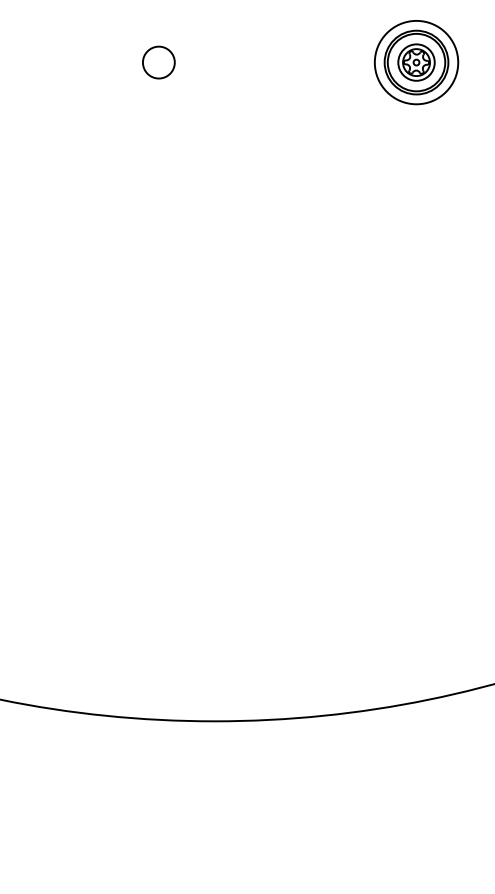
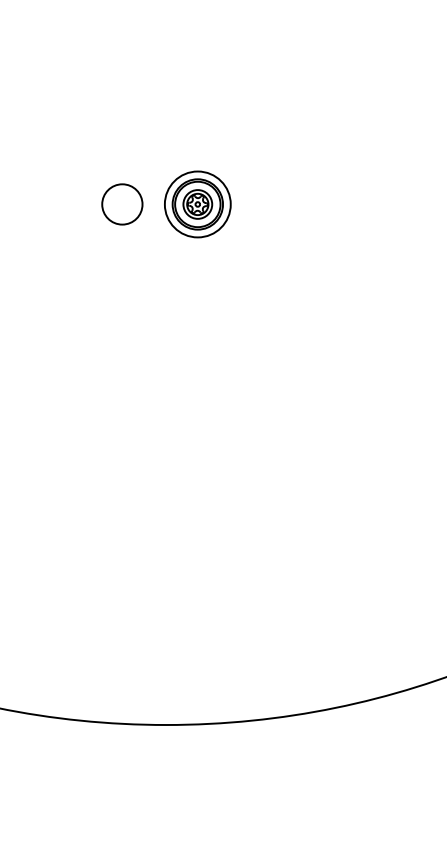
circle: (157, 62) -> (121, 204), size x1.6
part: (416, 62) -> (197, 204), moved

